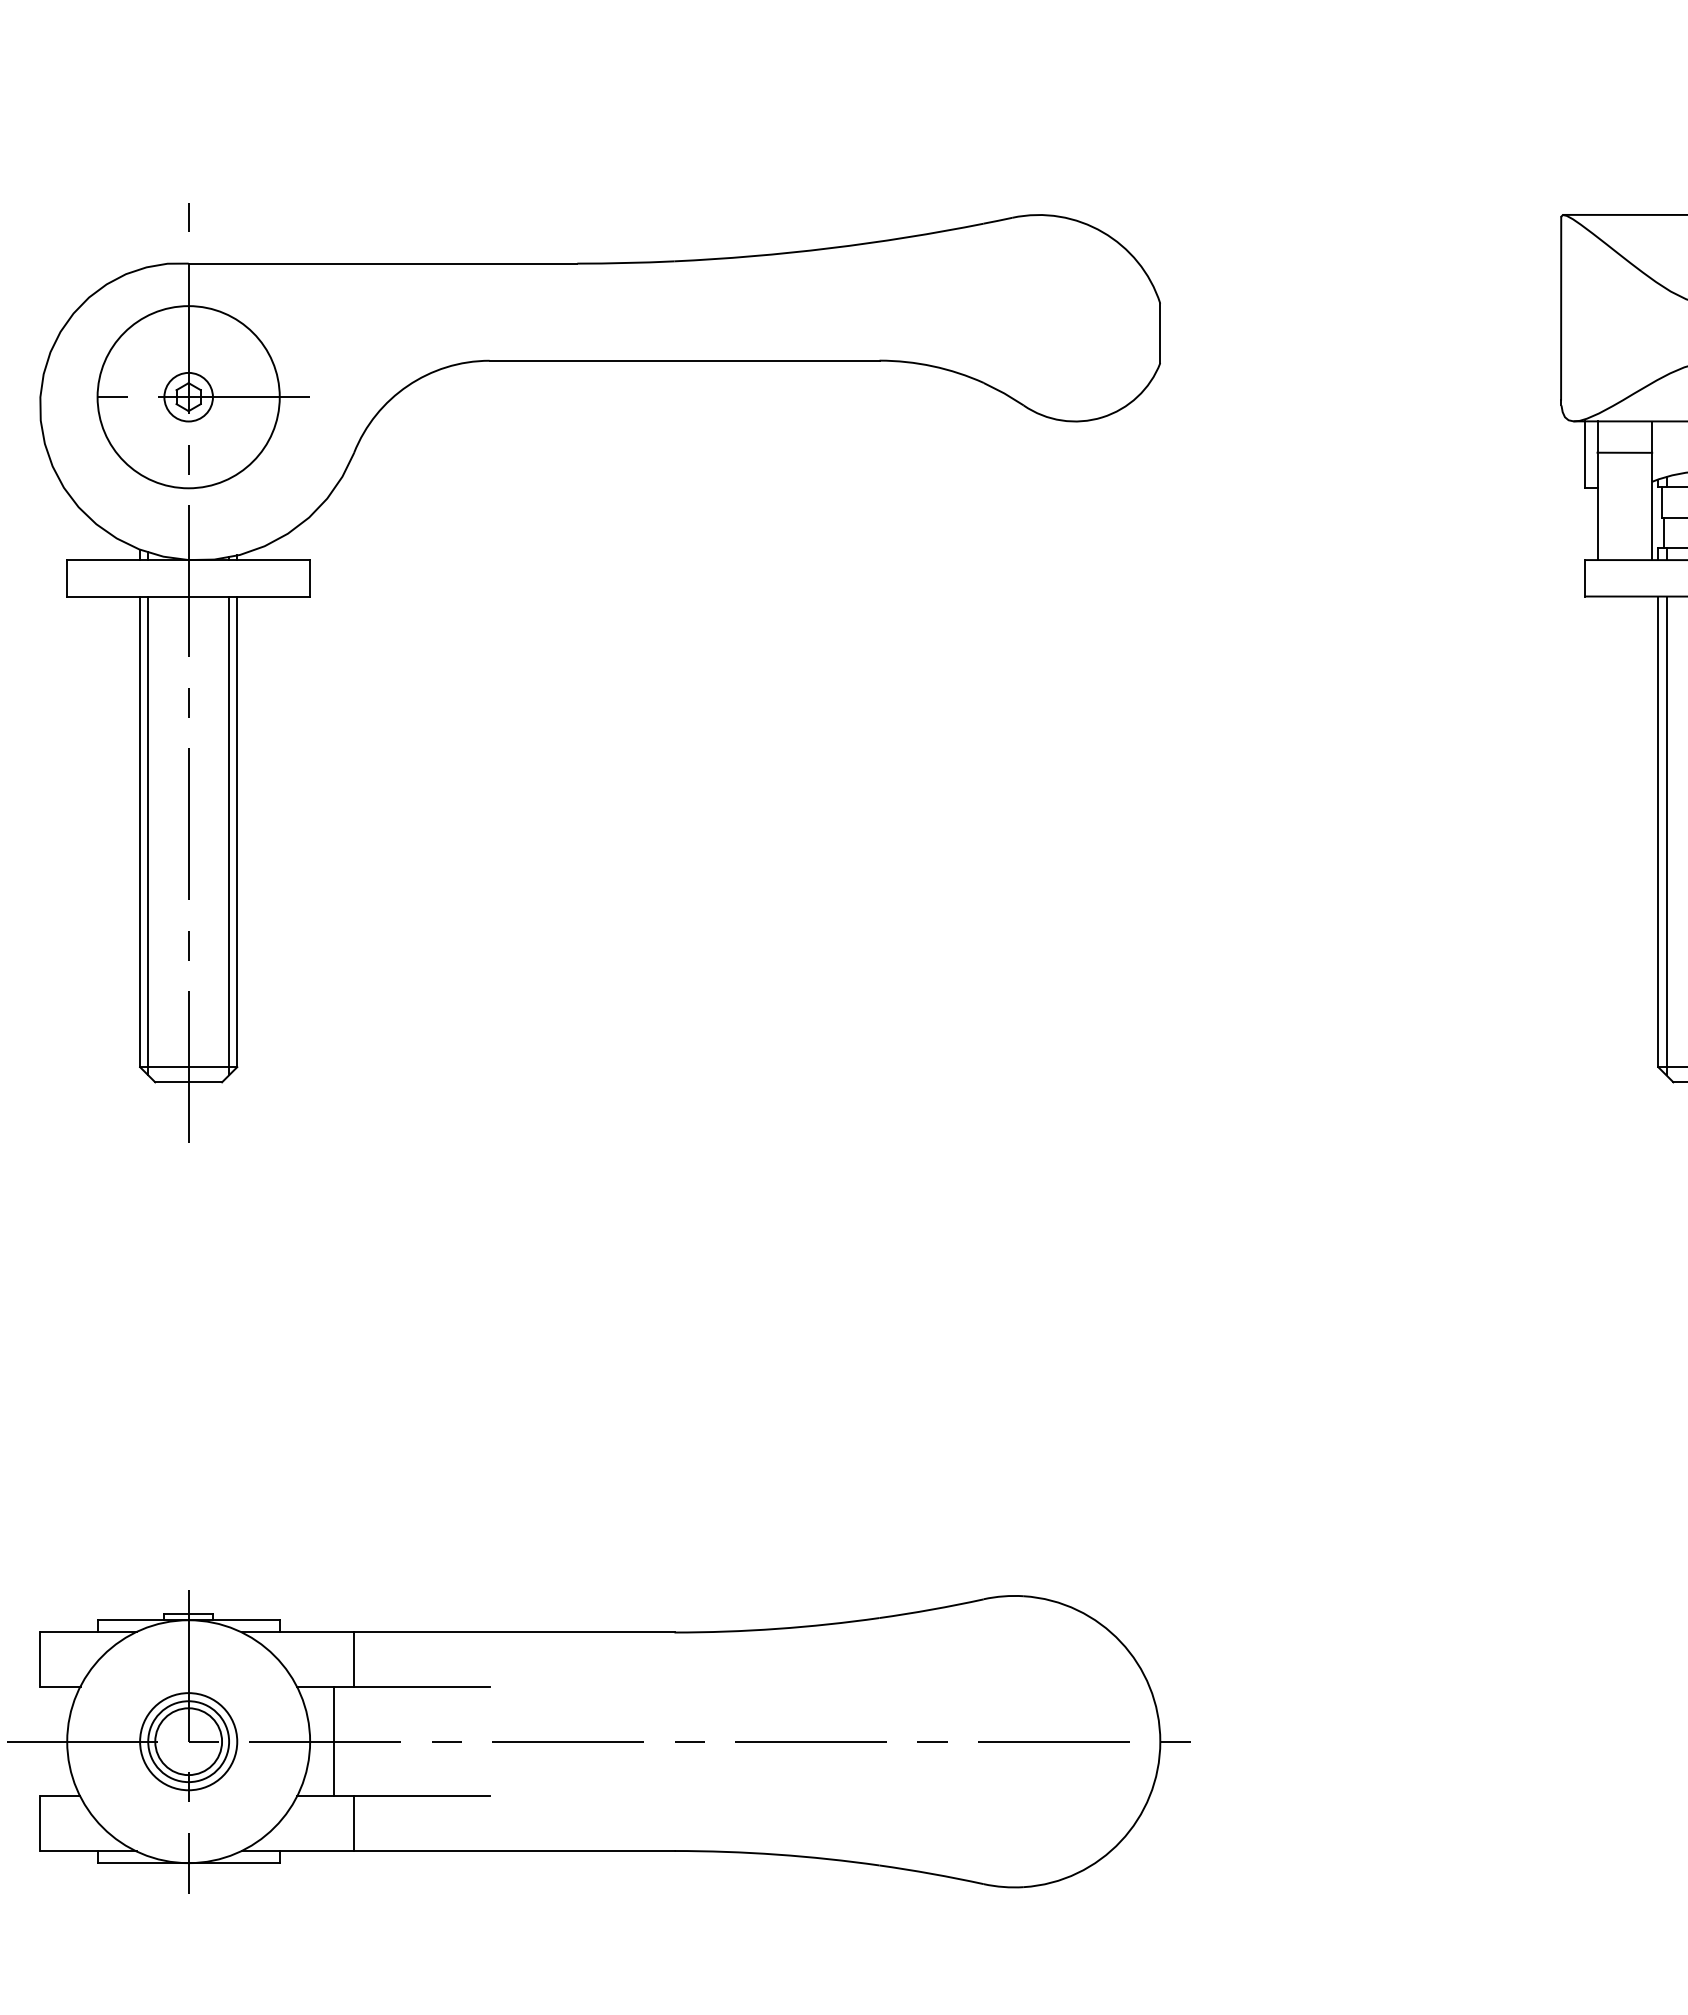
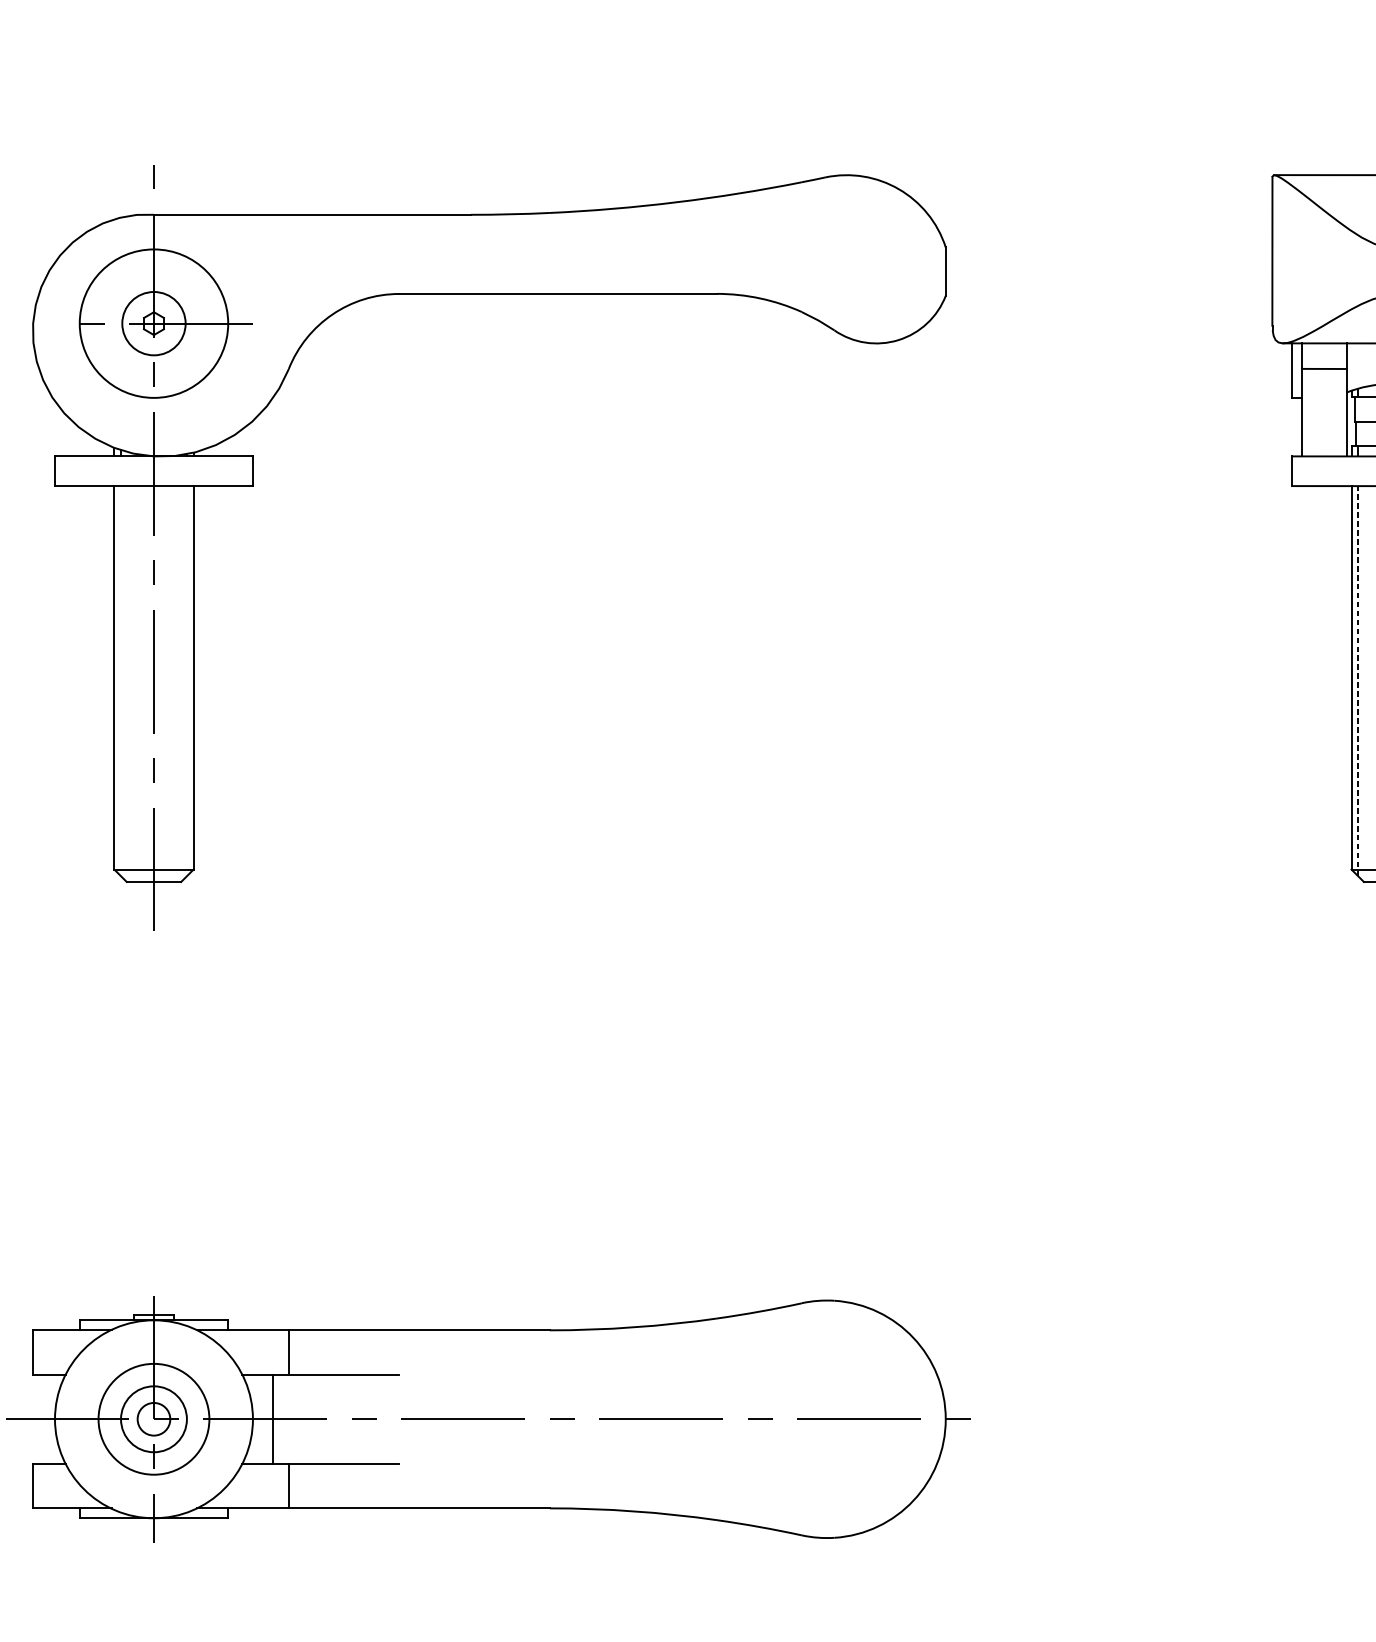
circle: (188, 396) -> (153, 323), size x1.6
line: (148, 835) -> (121, 680), removed
line: (229, 835) -> (187, 680), removed
line: (1666, 835) -> (1358, 680), solid -> dashed
circle: (188, 1741) -> (153, 1419), size x0.6
circle: (188, 1741) -> (153, 1419), size x1.4

